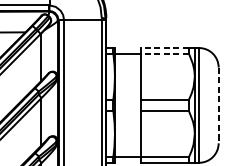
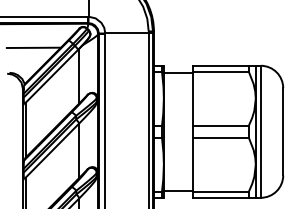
line: (165, 47) -> (221, 65), dashed -> solid
line: (165, 53) -> (221, 72), dashed -> solid
line: (218, 105) -> (283, 131), dashed -> solid

